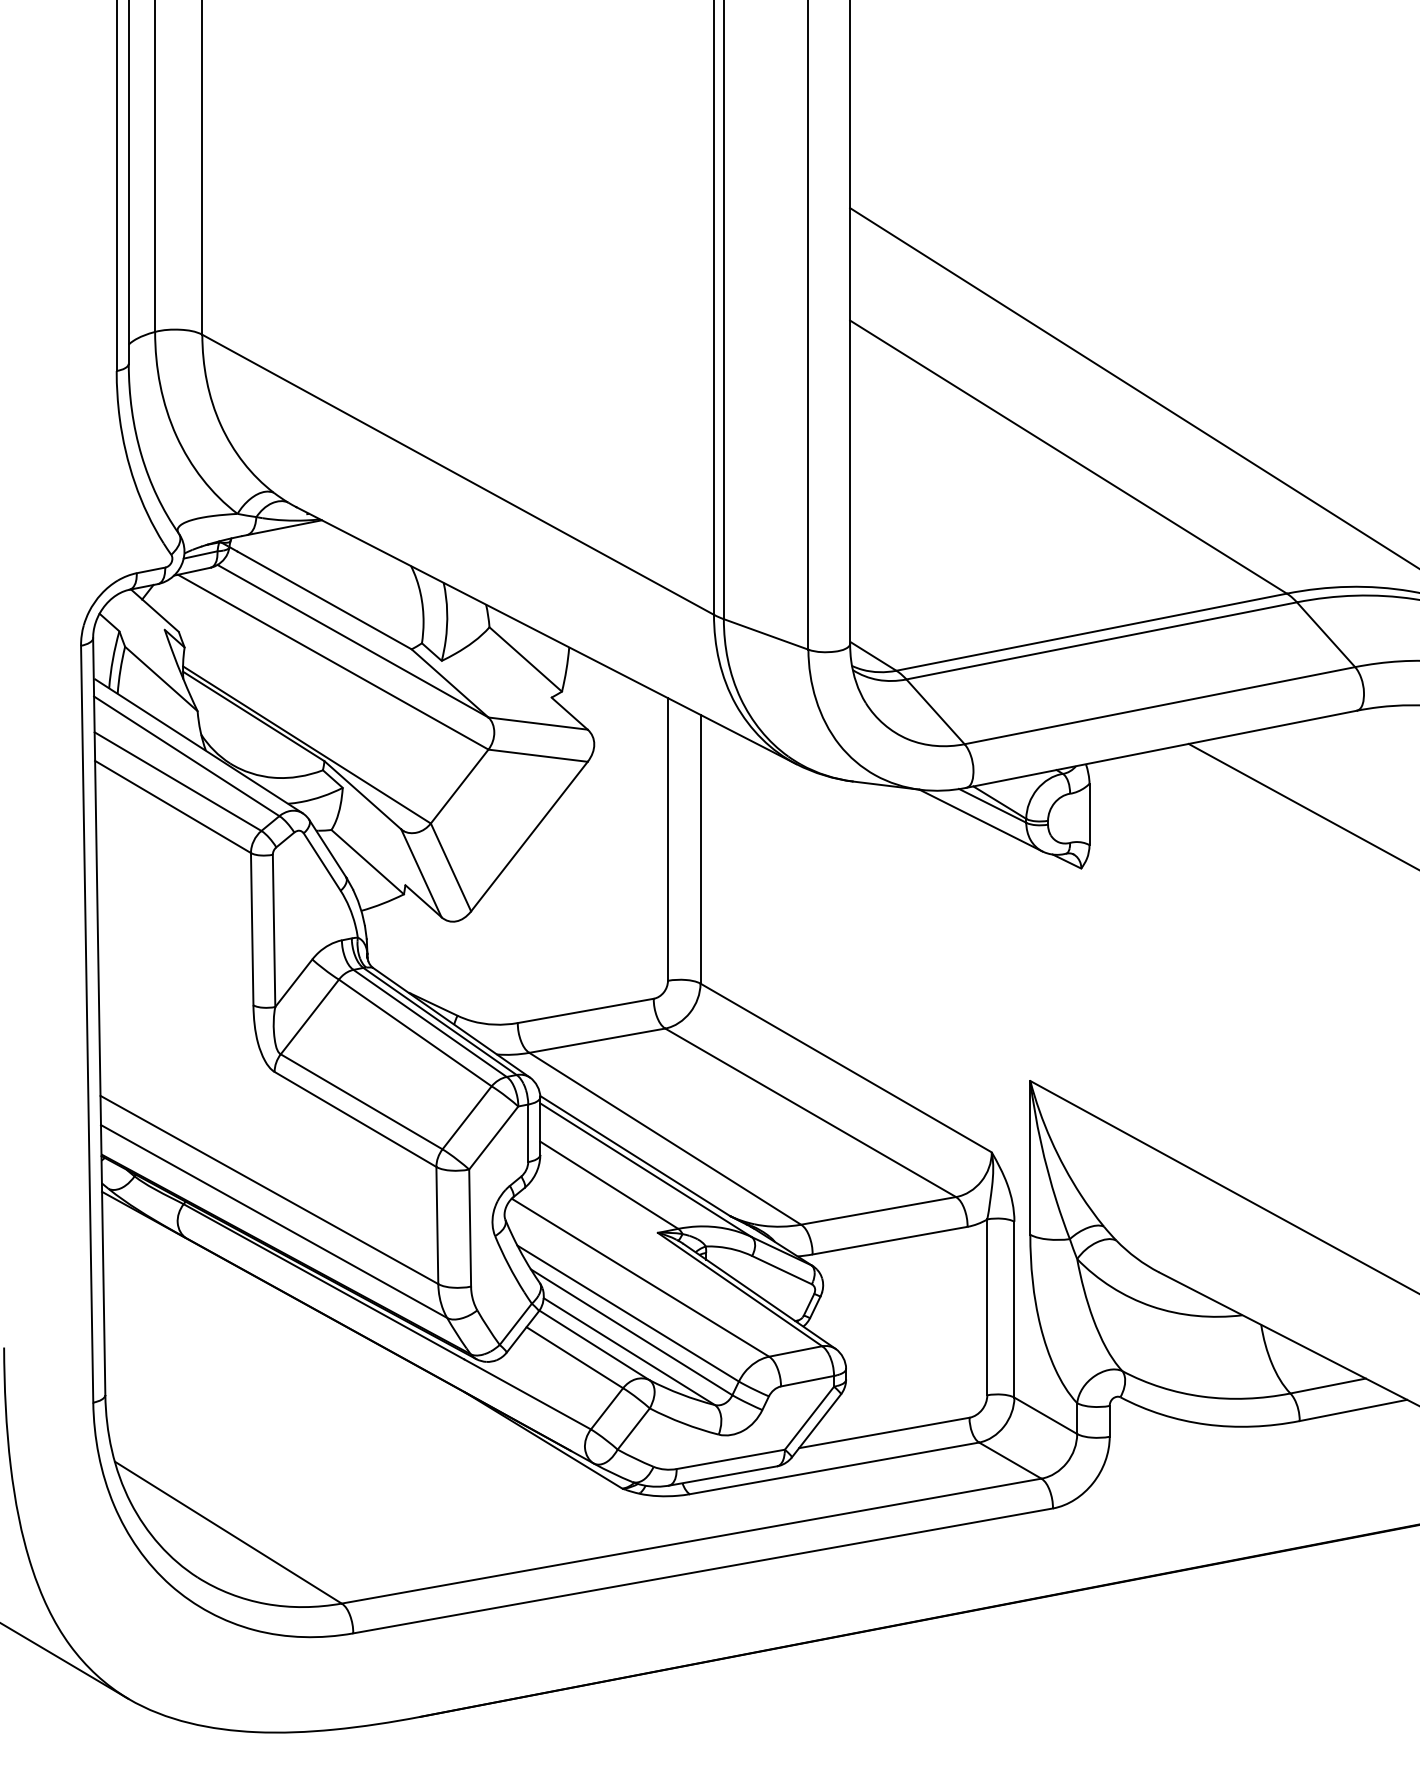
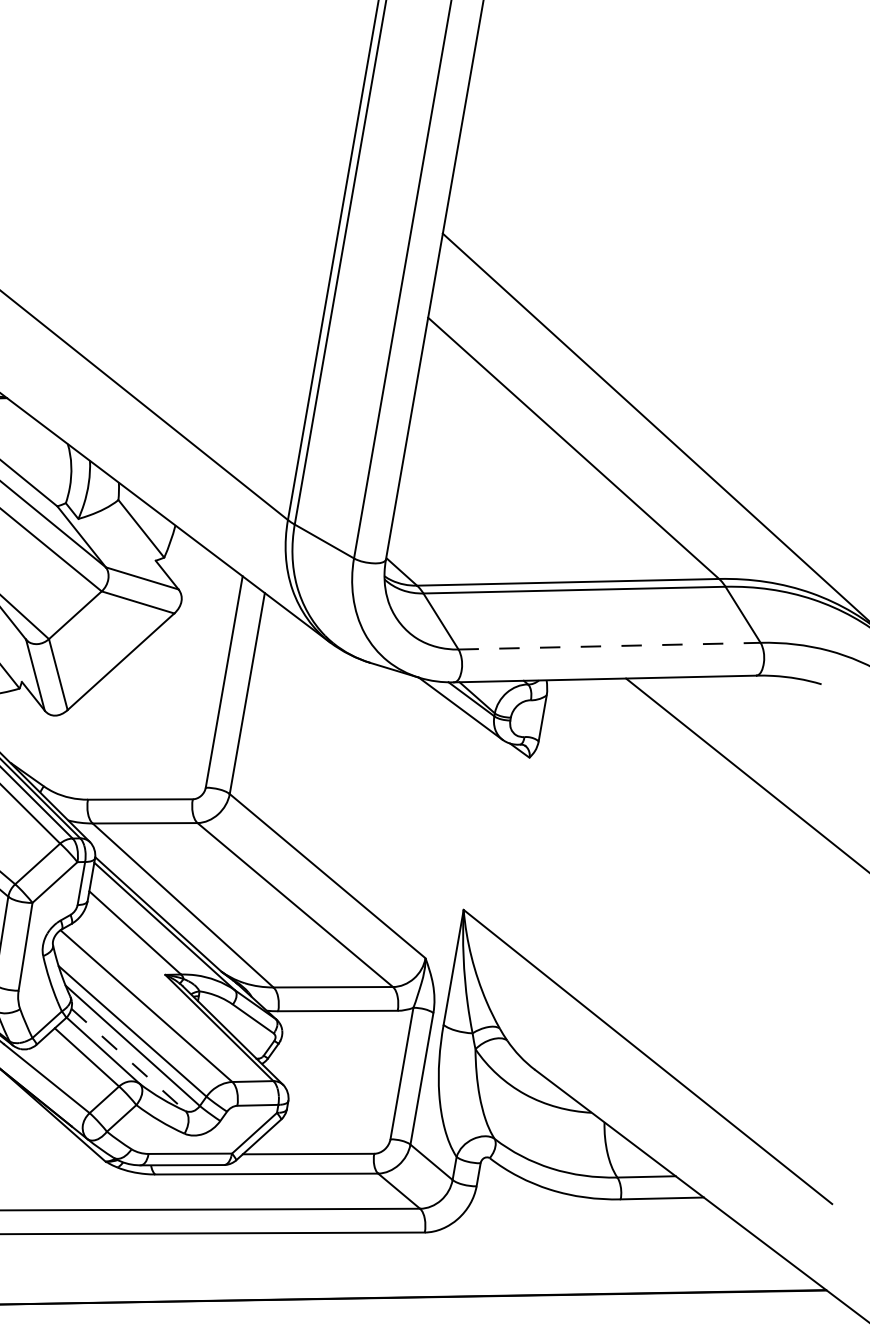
line: (1160, 705) -> (610, 646), solid -> dashed
line: (629, 1351) -> (128, 1059), solid -> dashed

